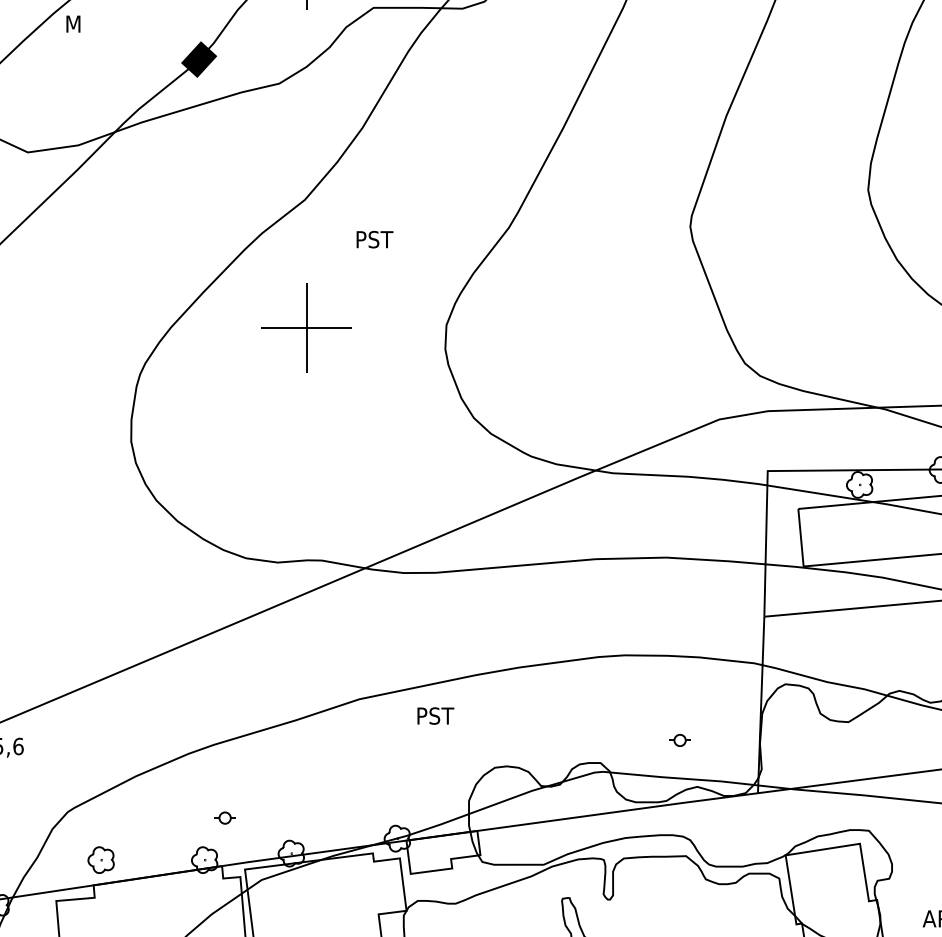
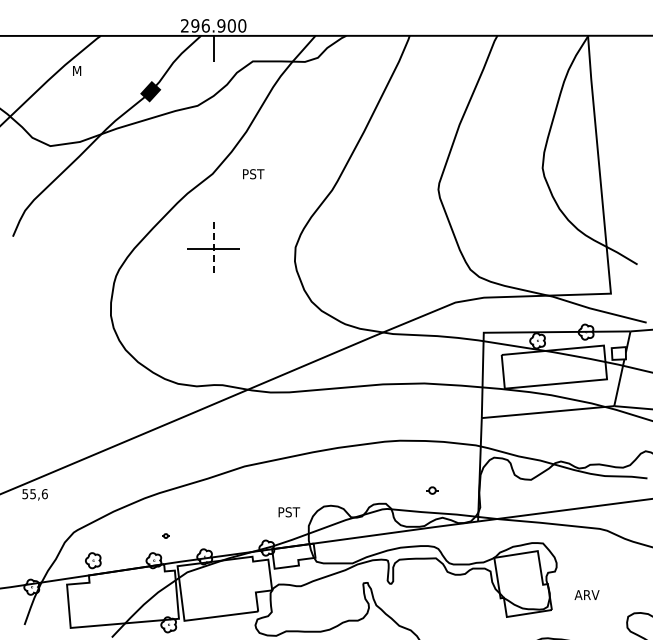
text: (374, 240) -> (253, 174), moved
line: (306, 327) -> (213, 248), solid -> dashed
text: (436, 716) -> (289, 512), moved
part: (224, 817) -> (165, 535), size x0.6

